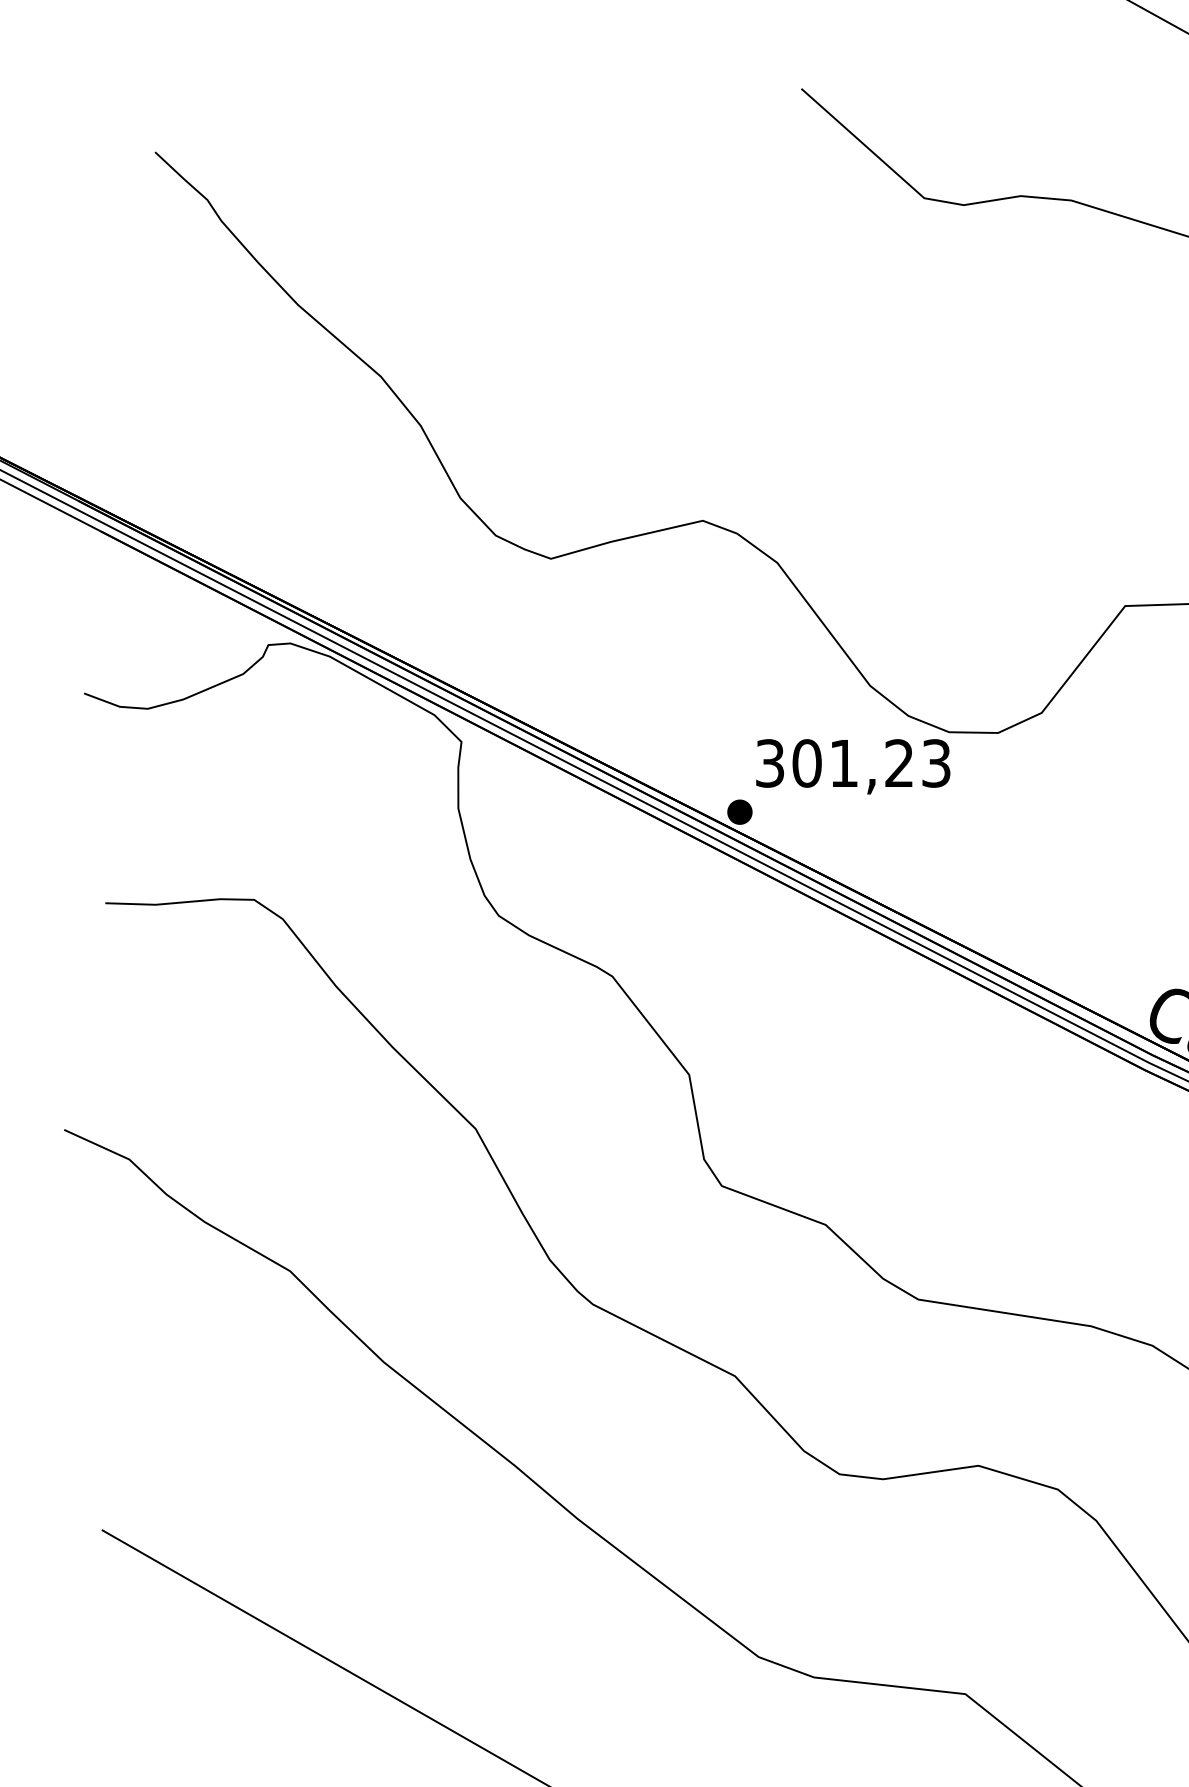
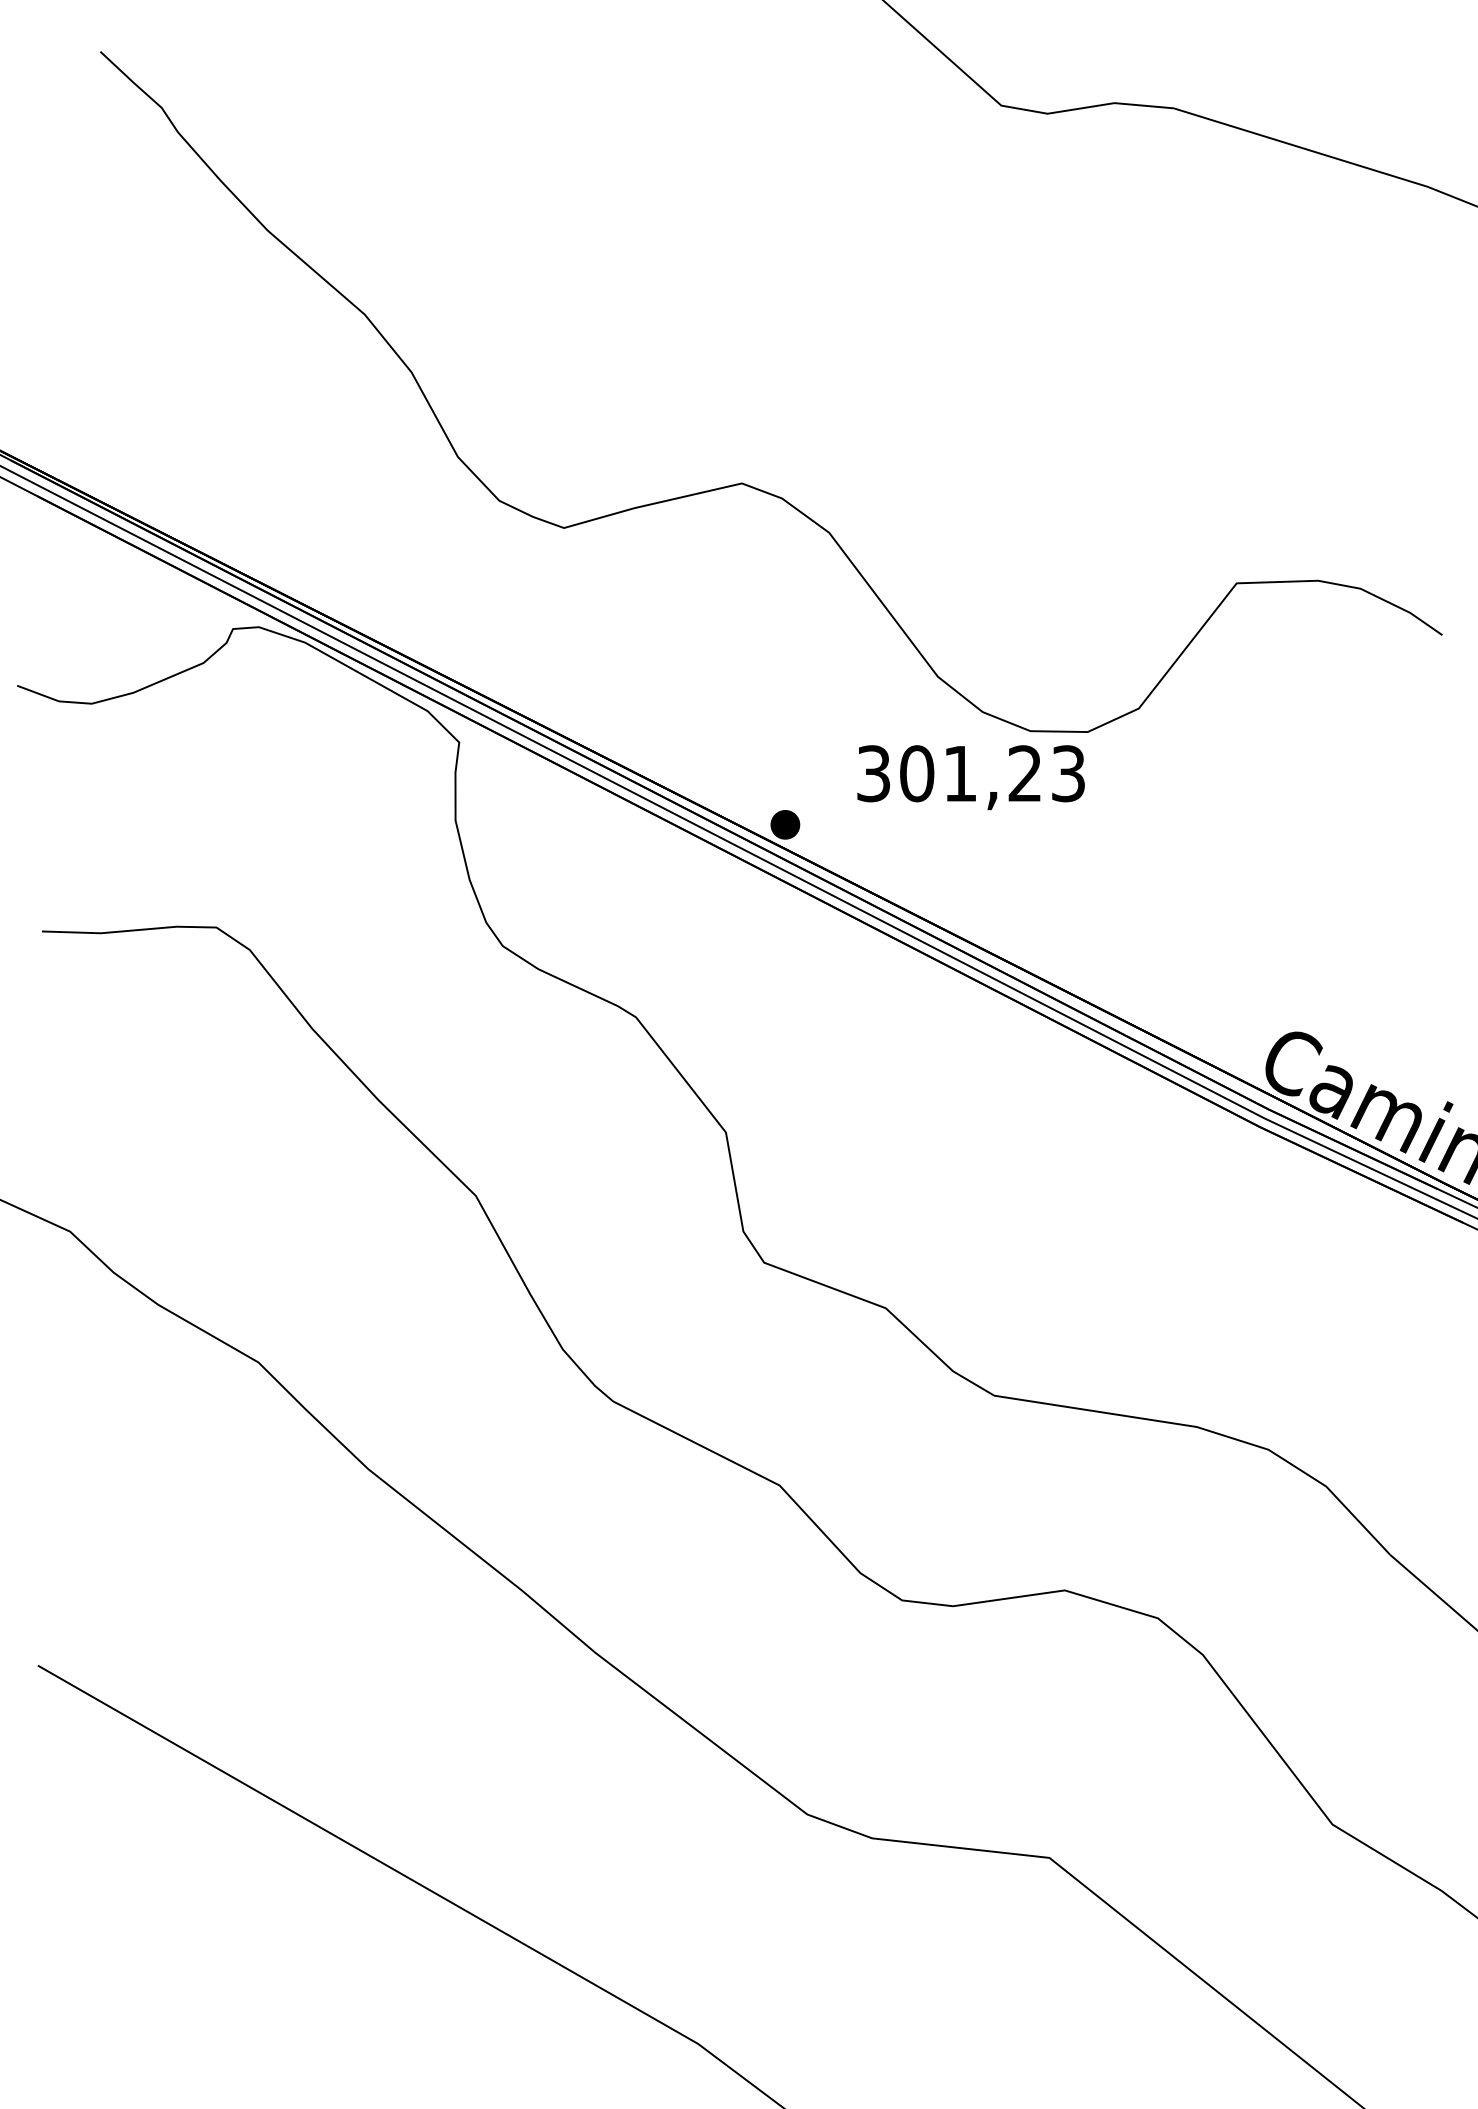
text: (852, 766) -> (970, 777), moved

